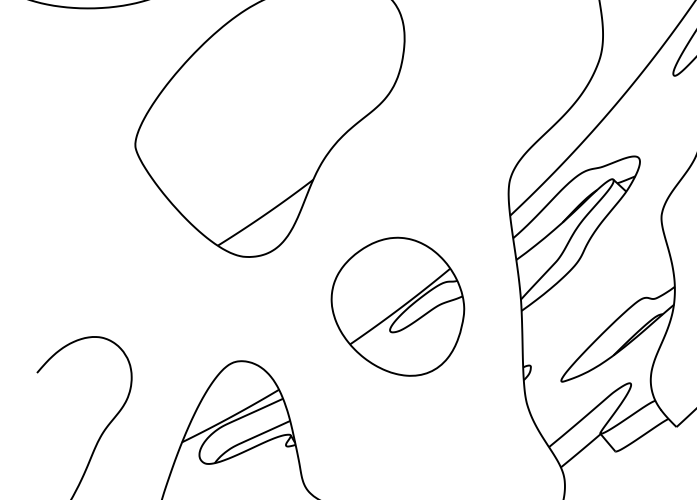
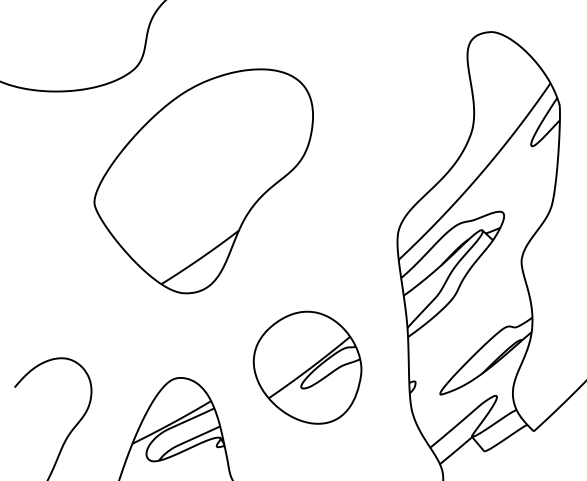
part: (397, 306) -> (307, 367), moved

